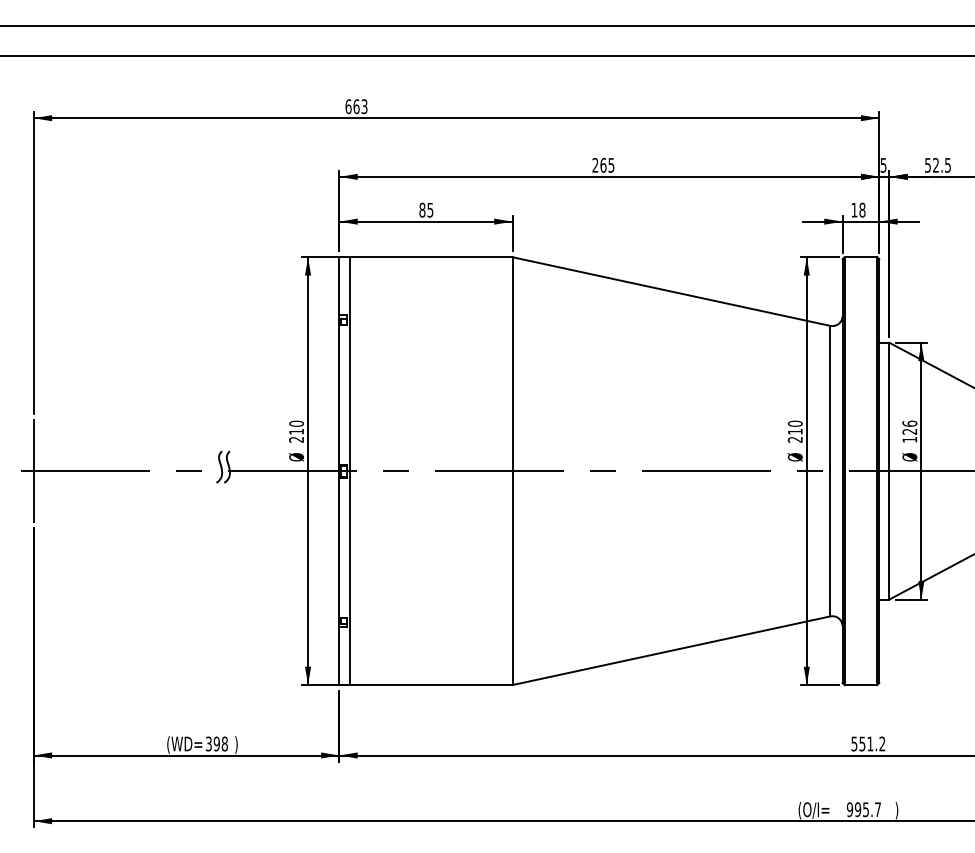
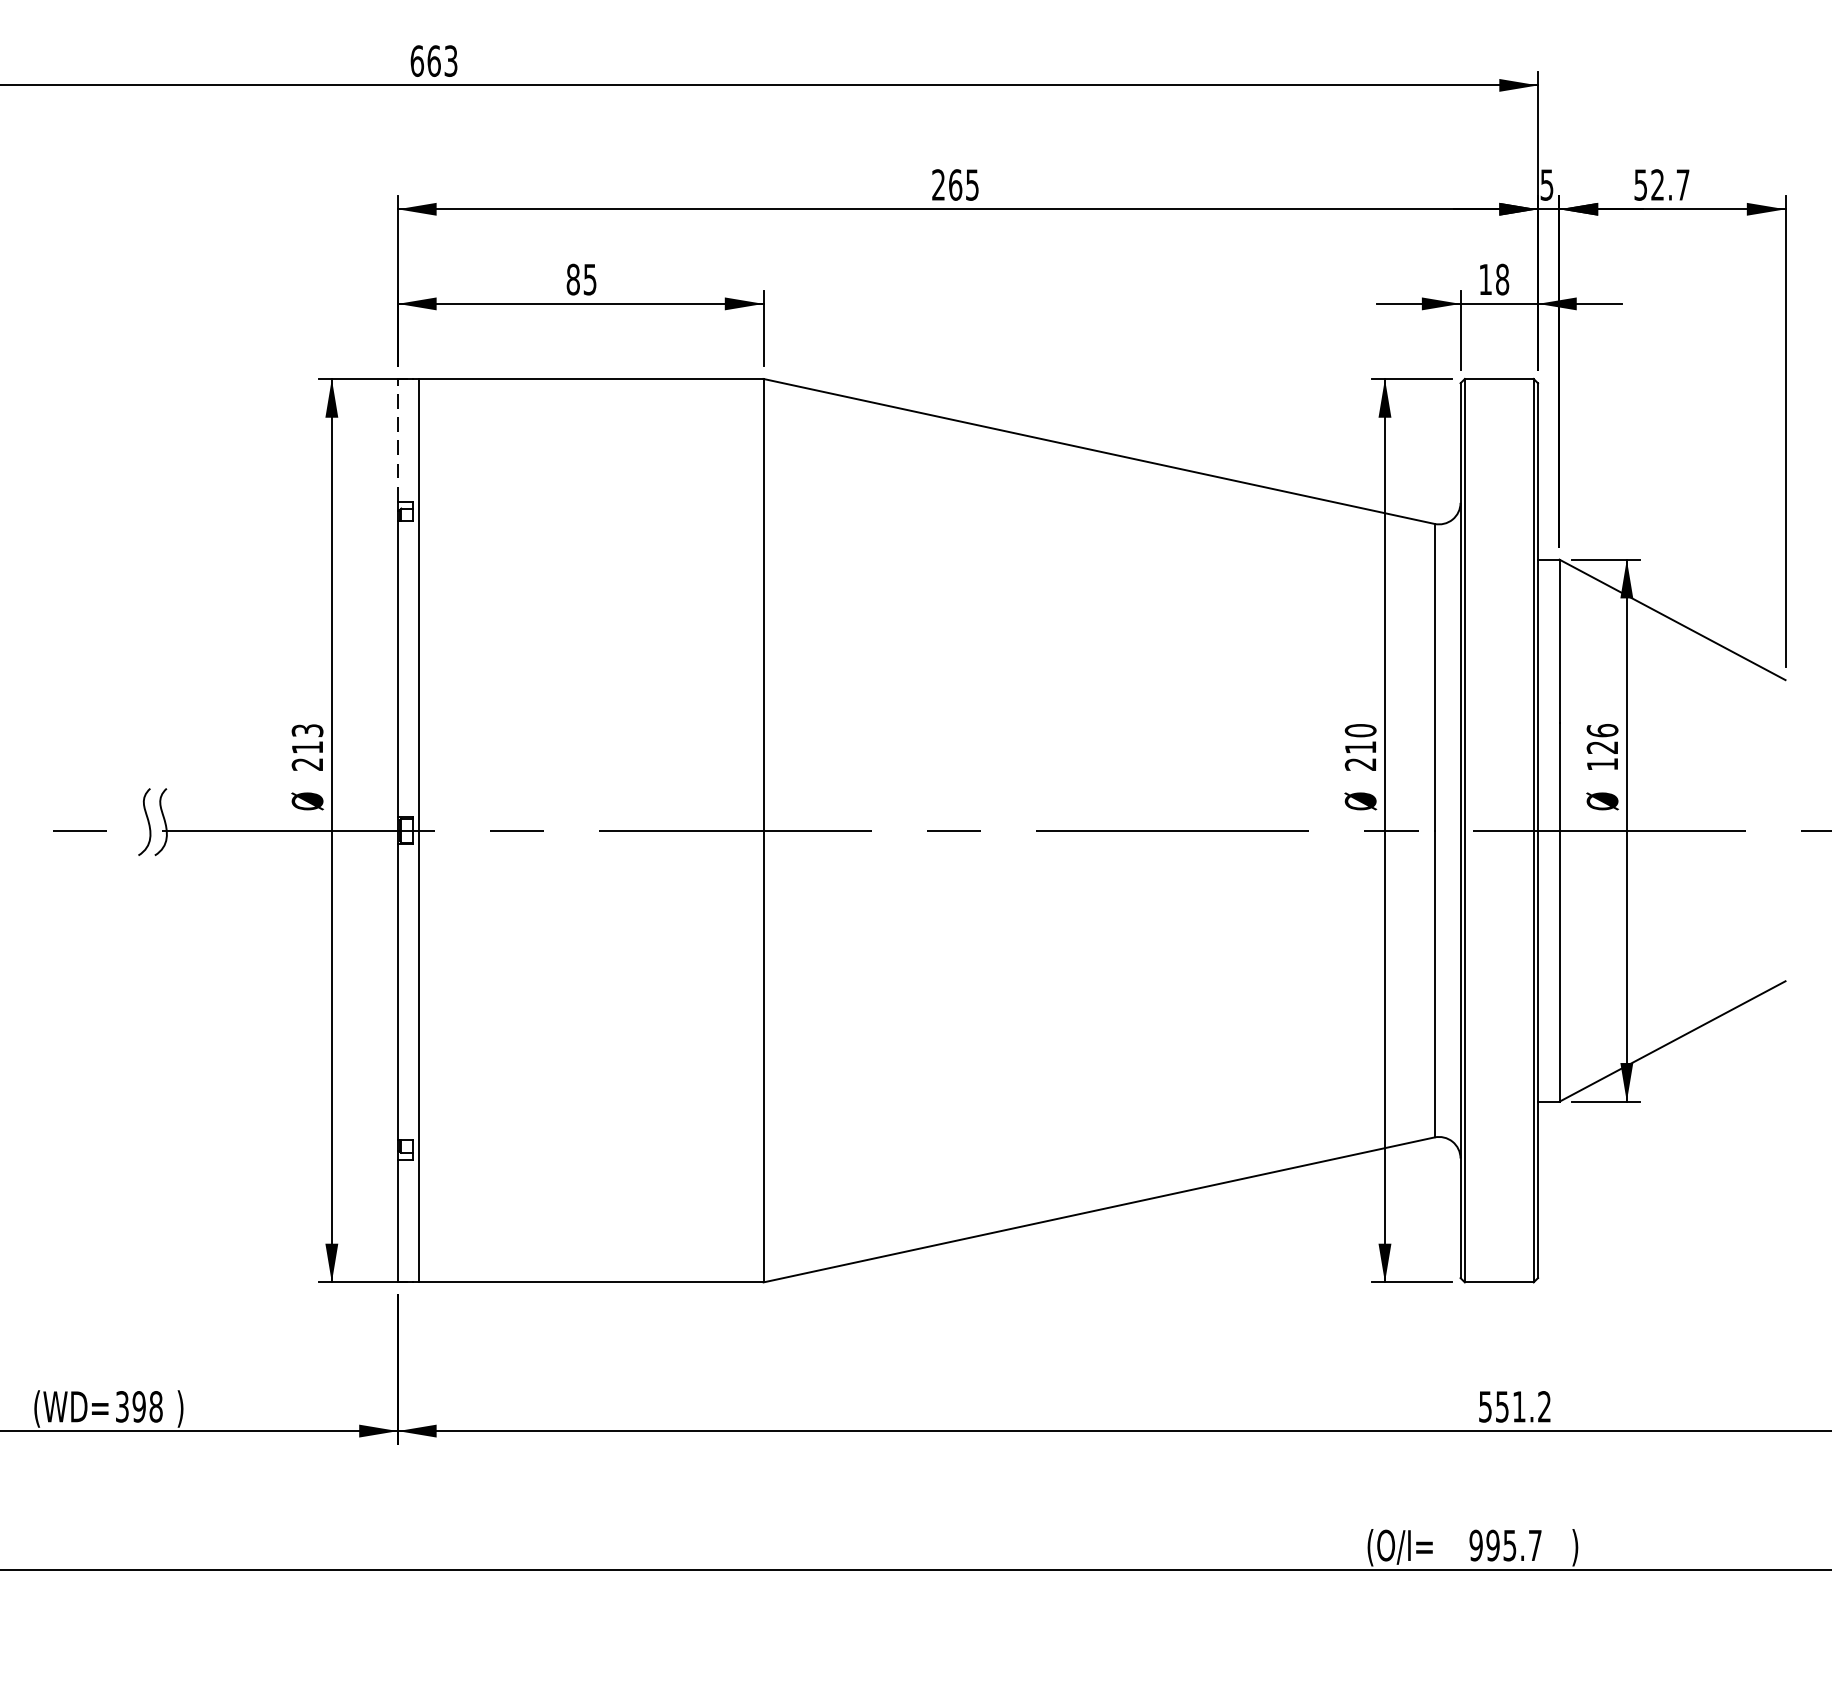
text: (947, 165) -> (1682, 185), 52.5 -> 52.7
line: (339, 285) -> (398, 438), solid -> dashed
text: (296, 423) -> (307, 730), 210 -> 213

